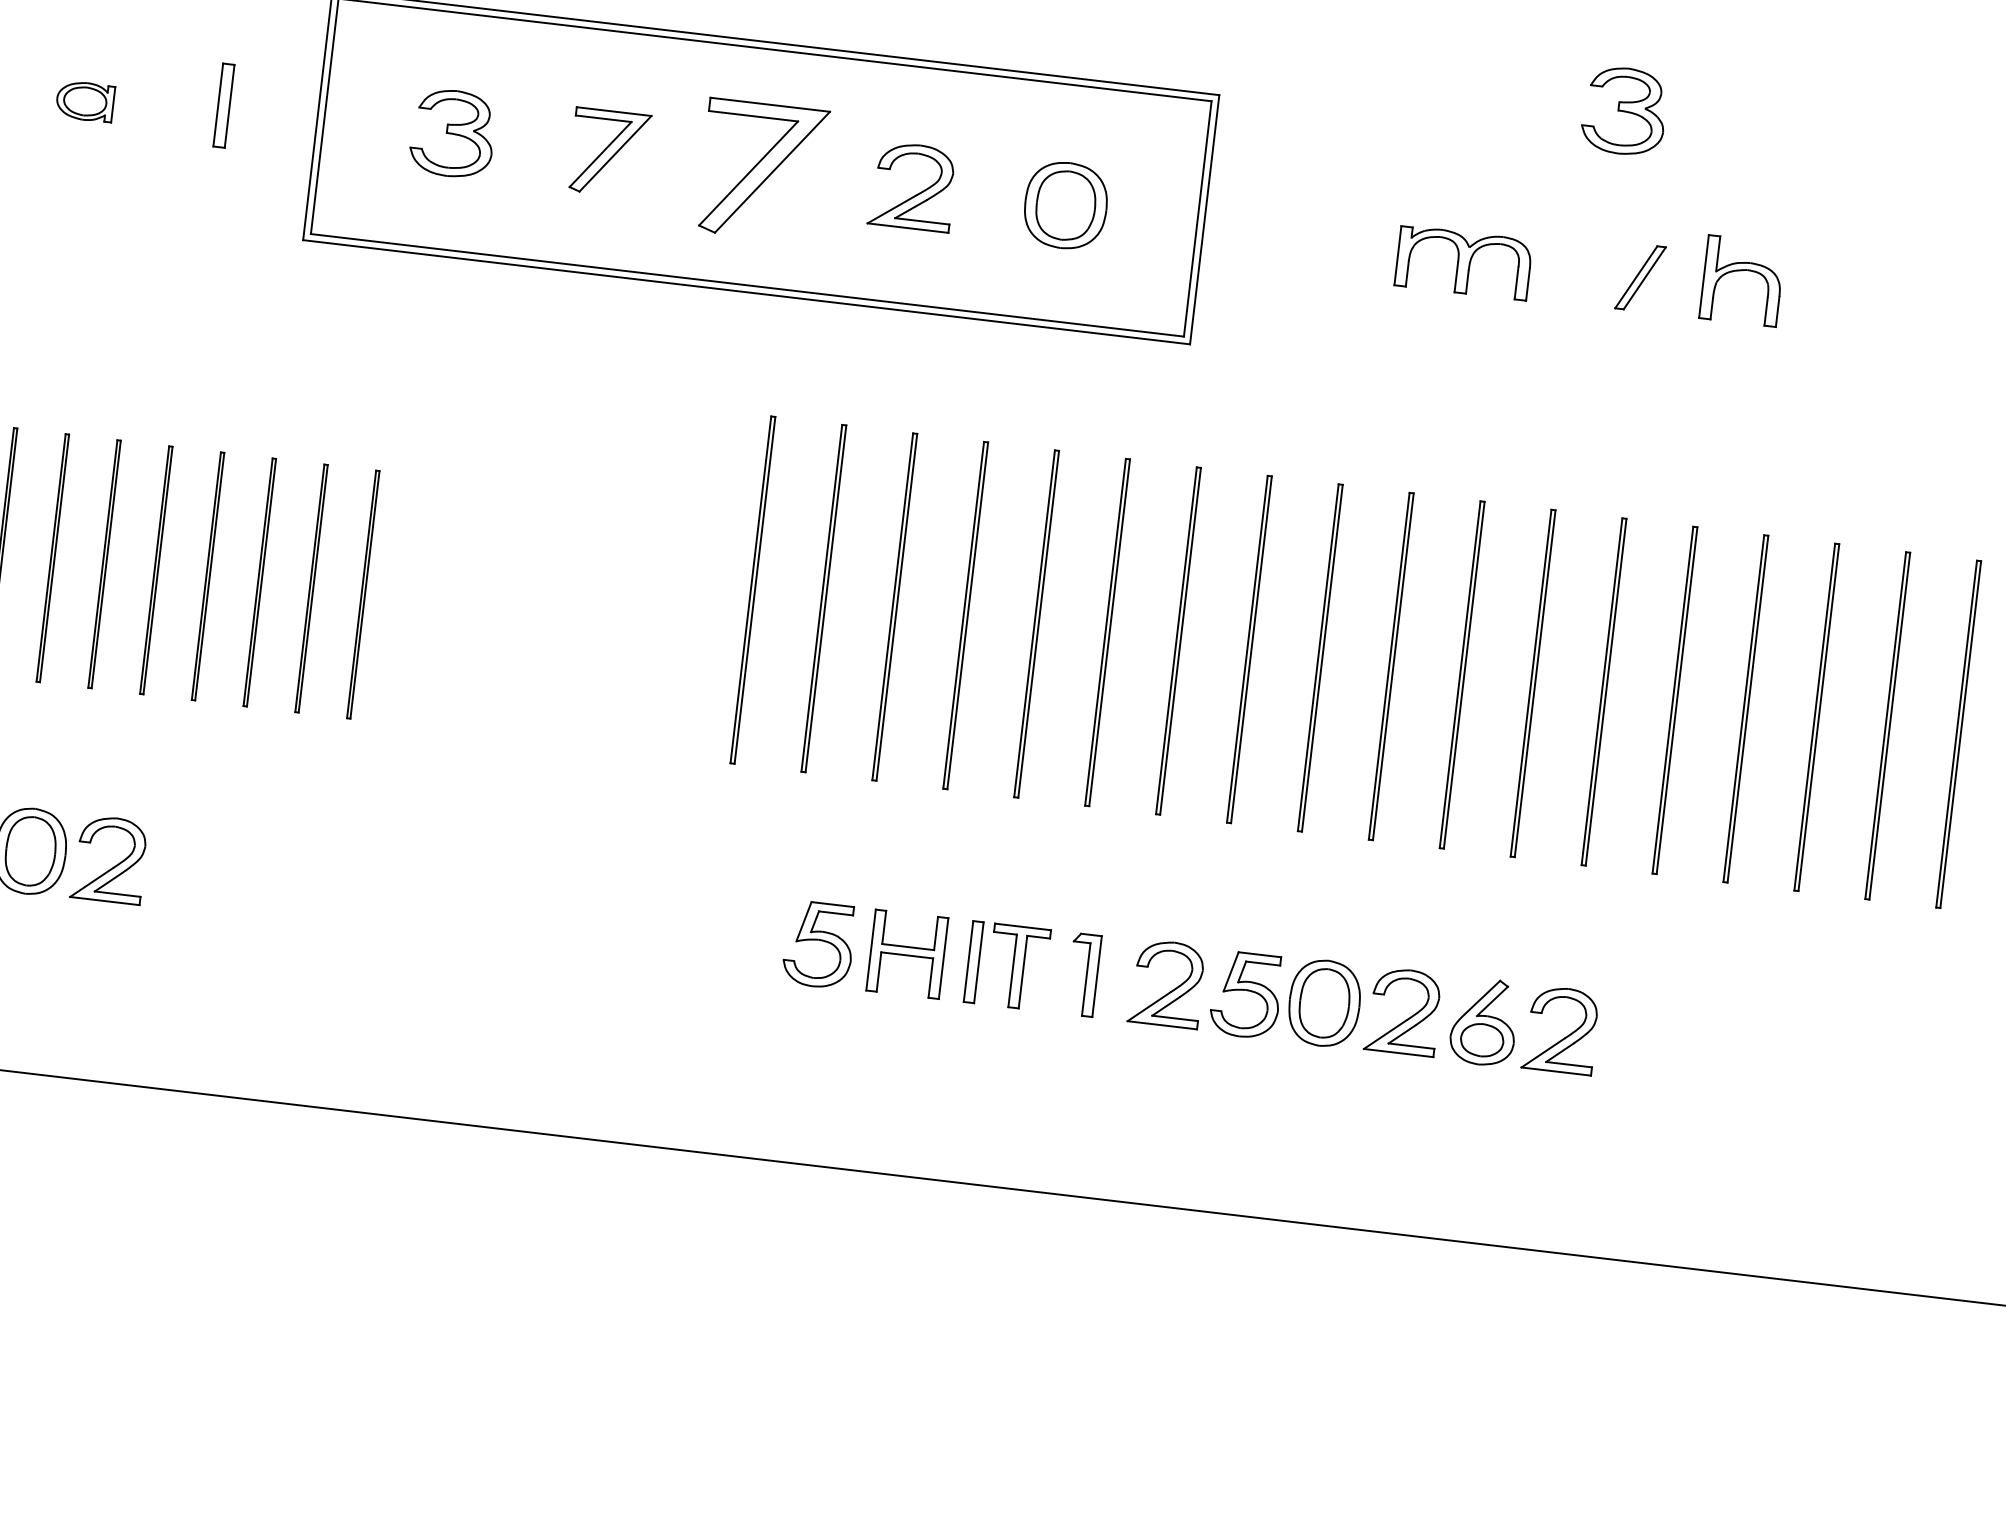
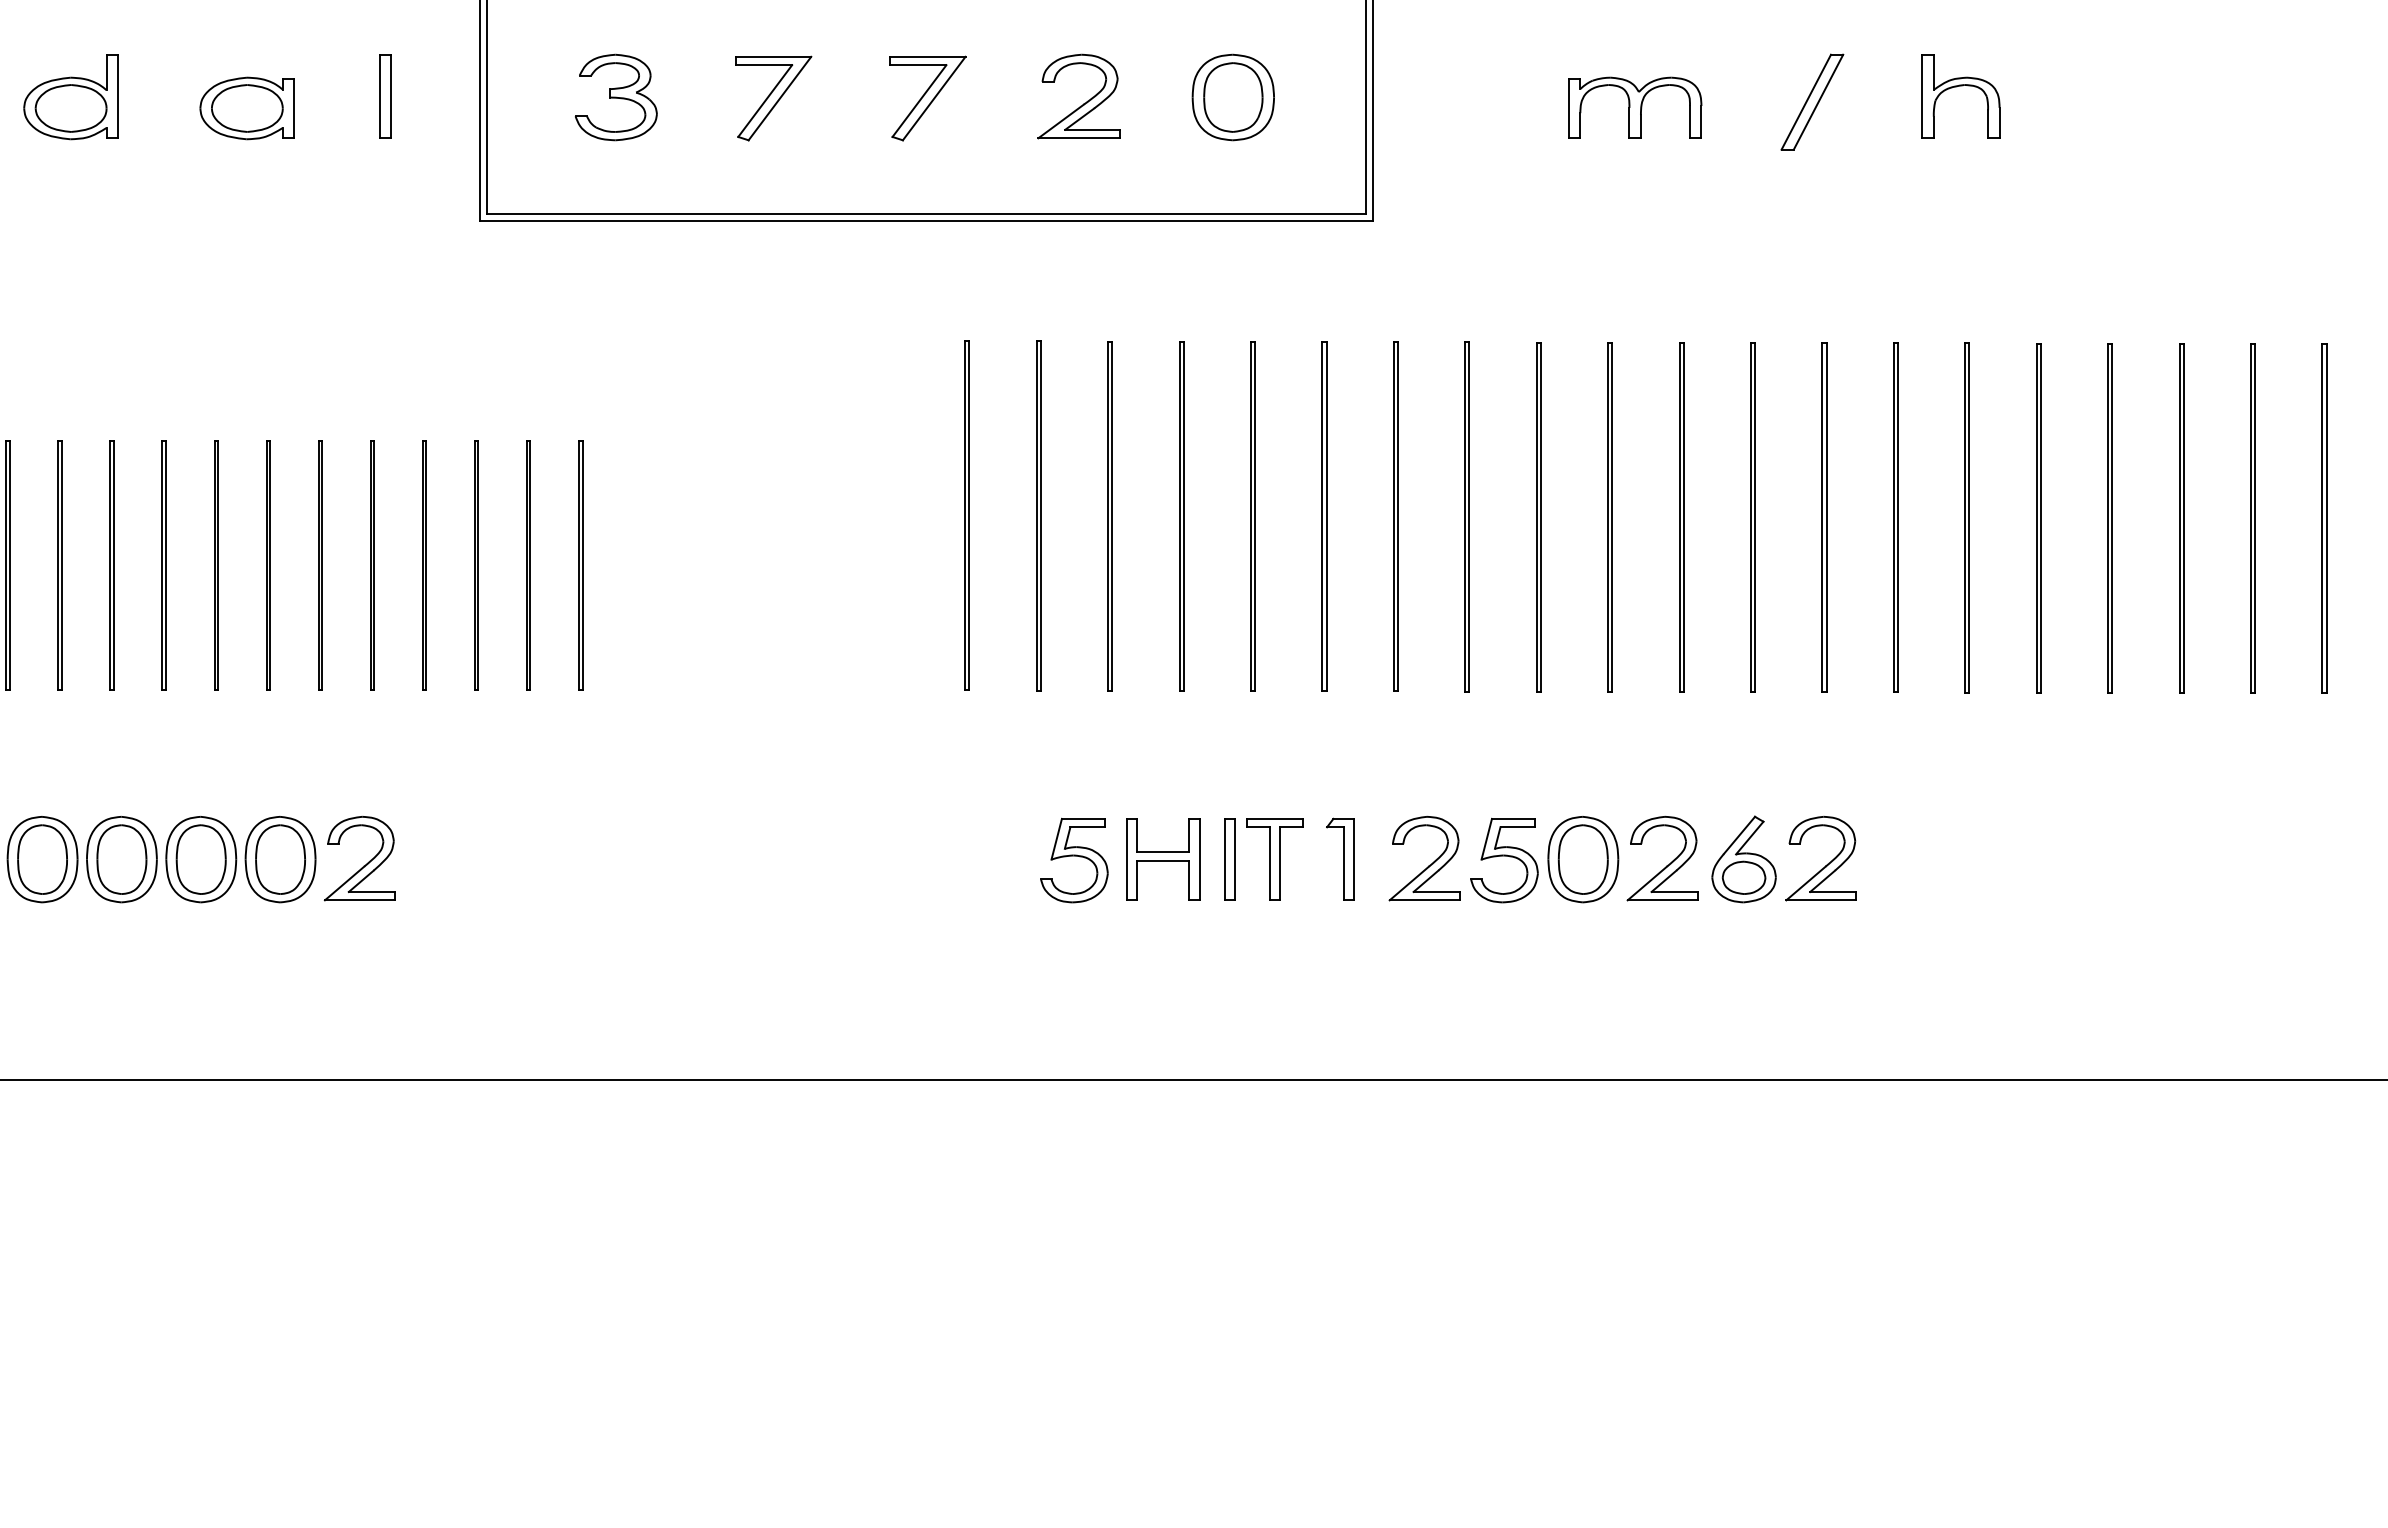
part: (84, 101) -> (246, 108), size x1.67
part: (762, 170) -> (927, 98), size x0.62
part: (1739, 271) -> (1956, 87), moved
part: (1640, 277) -> (1812, 101), size x1.43

